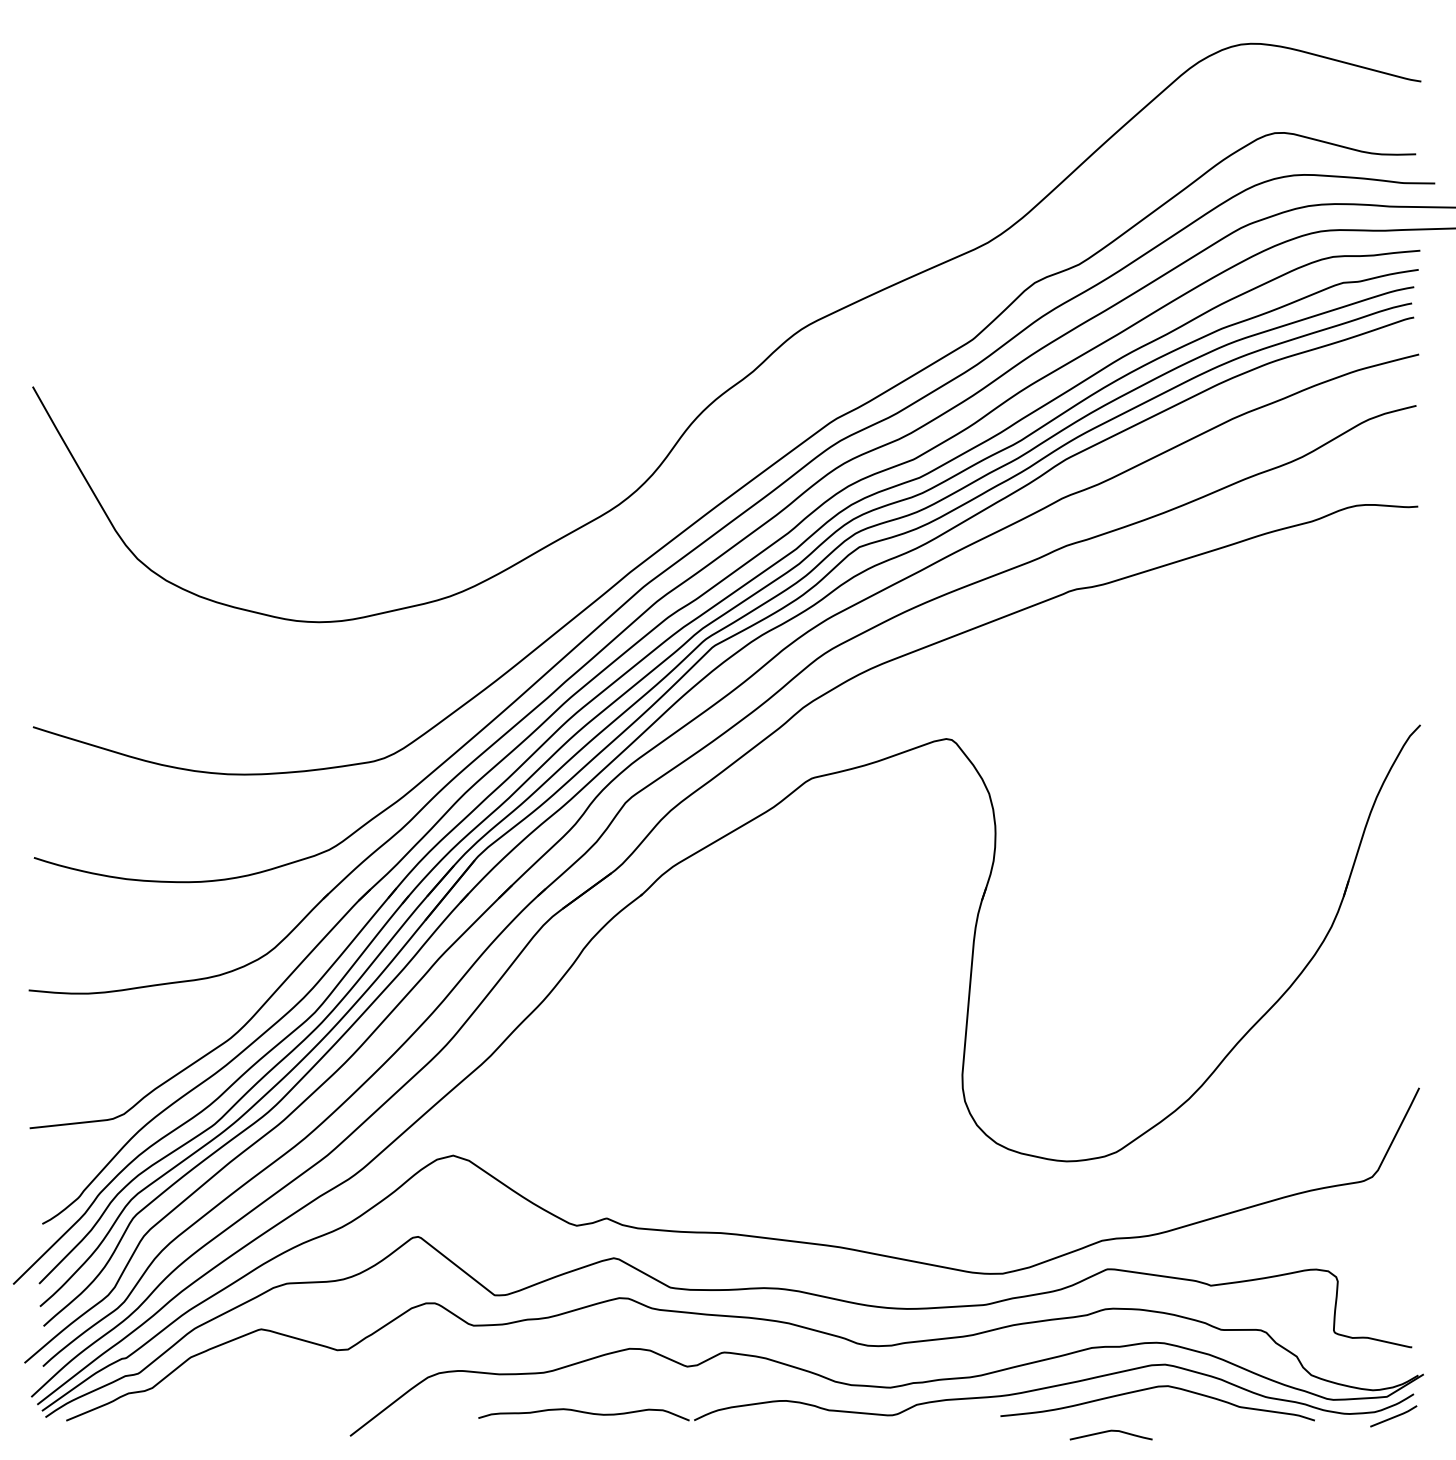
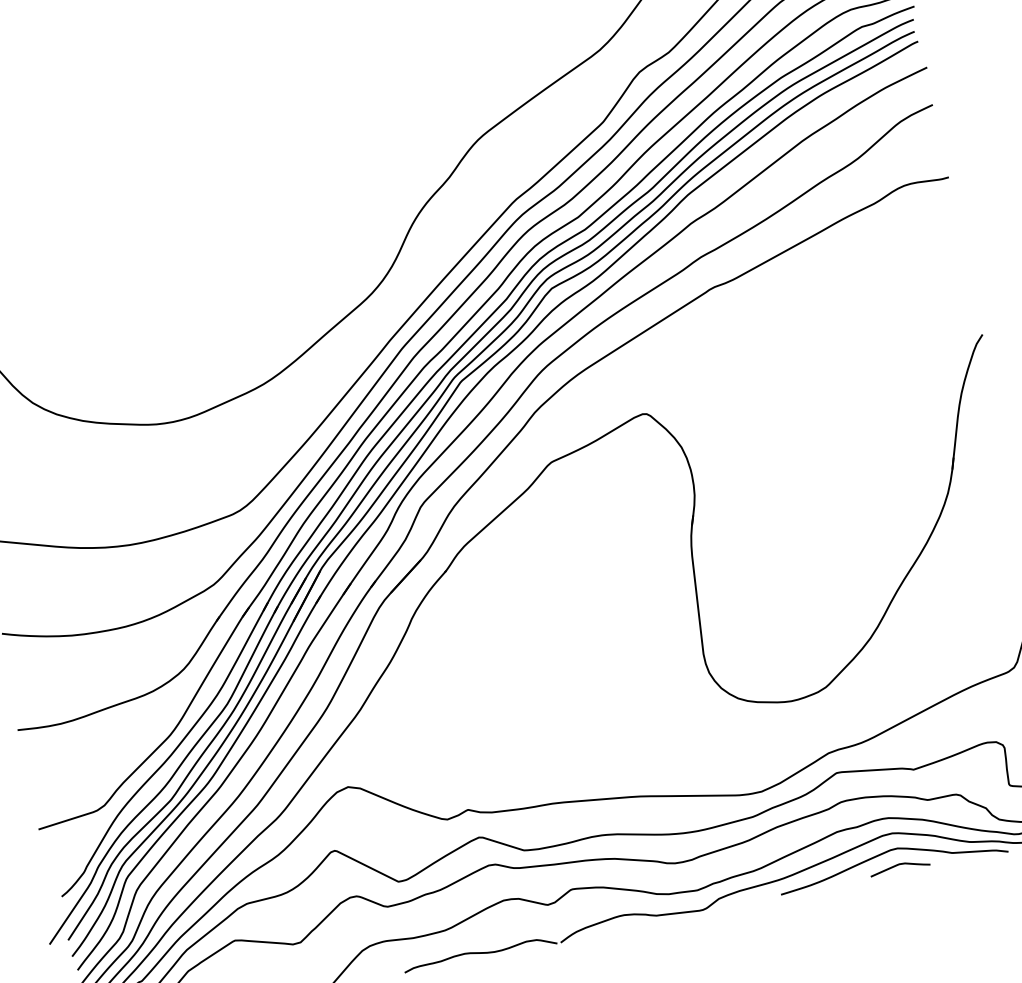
curve: (1108, 1432) -> (897, 865), moved

